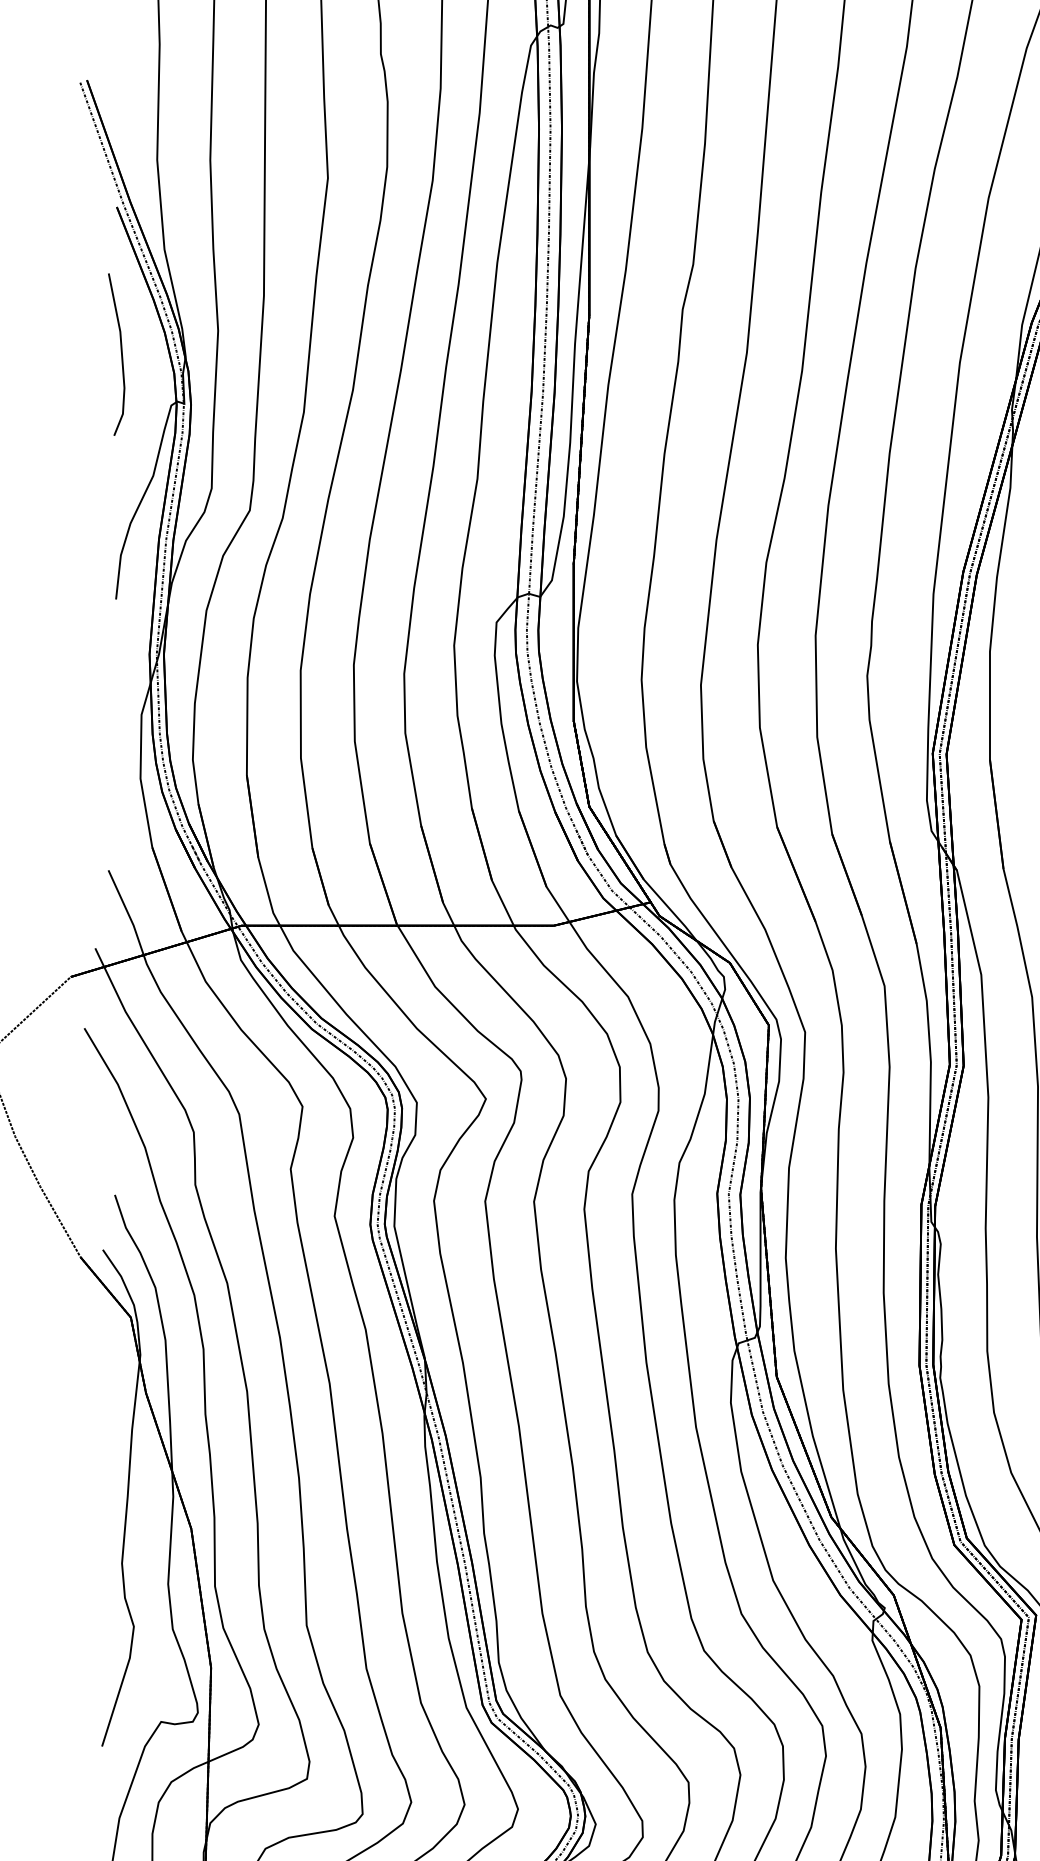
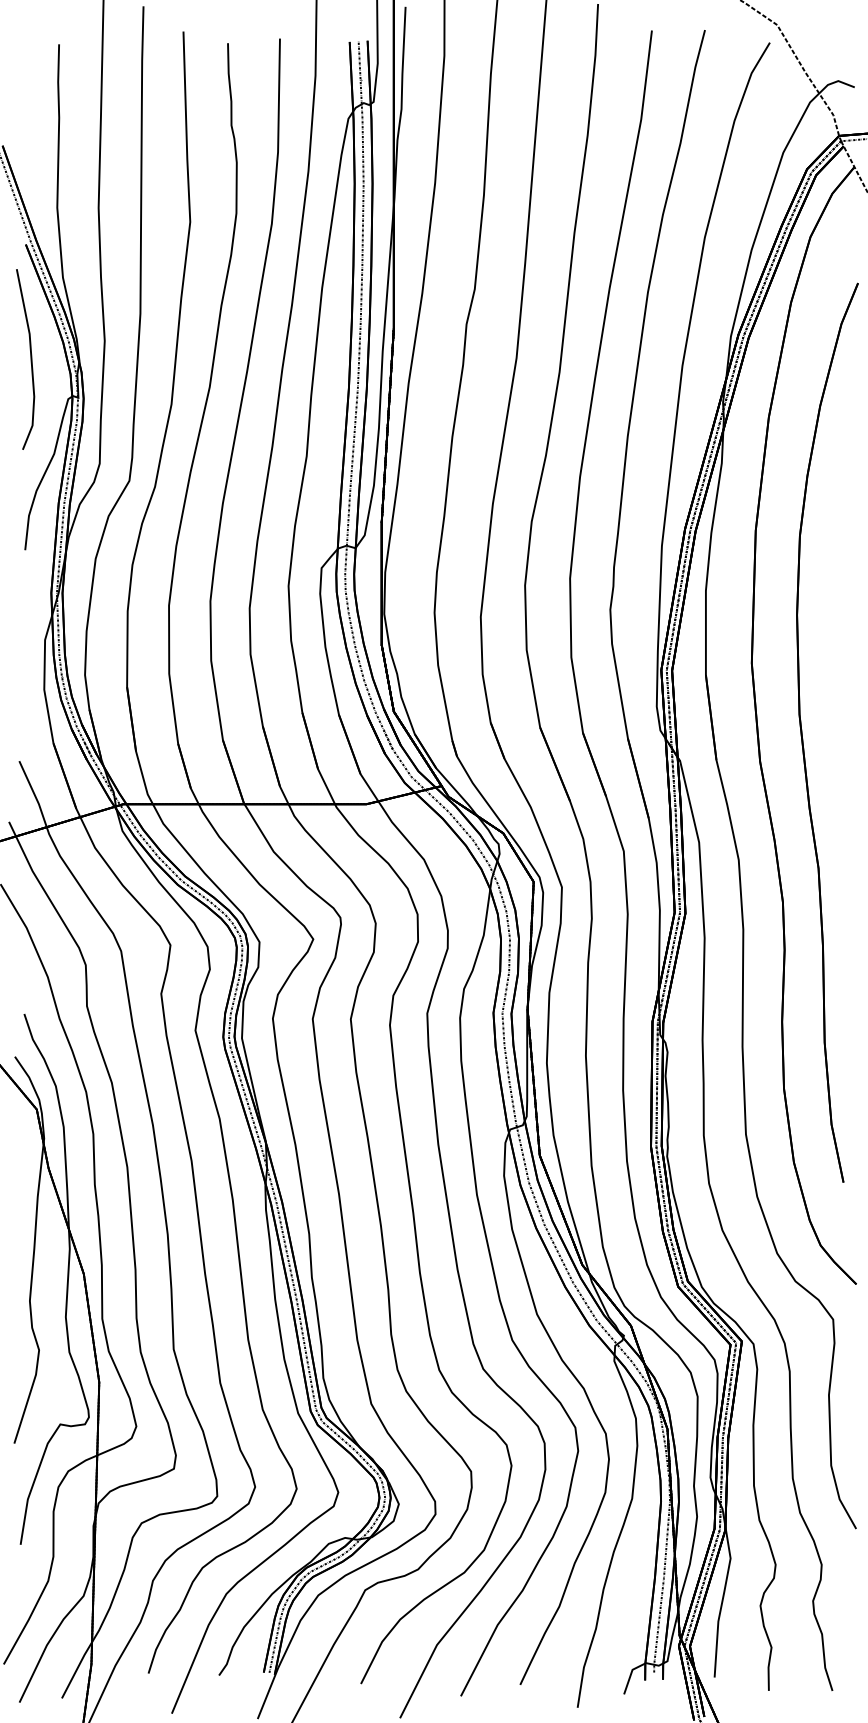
part: (116, 354) -> (25, 359), size x1.43

